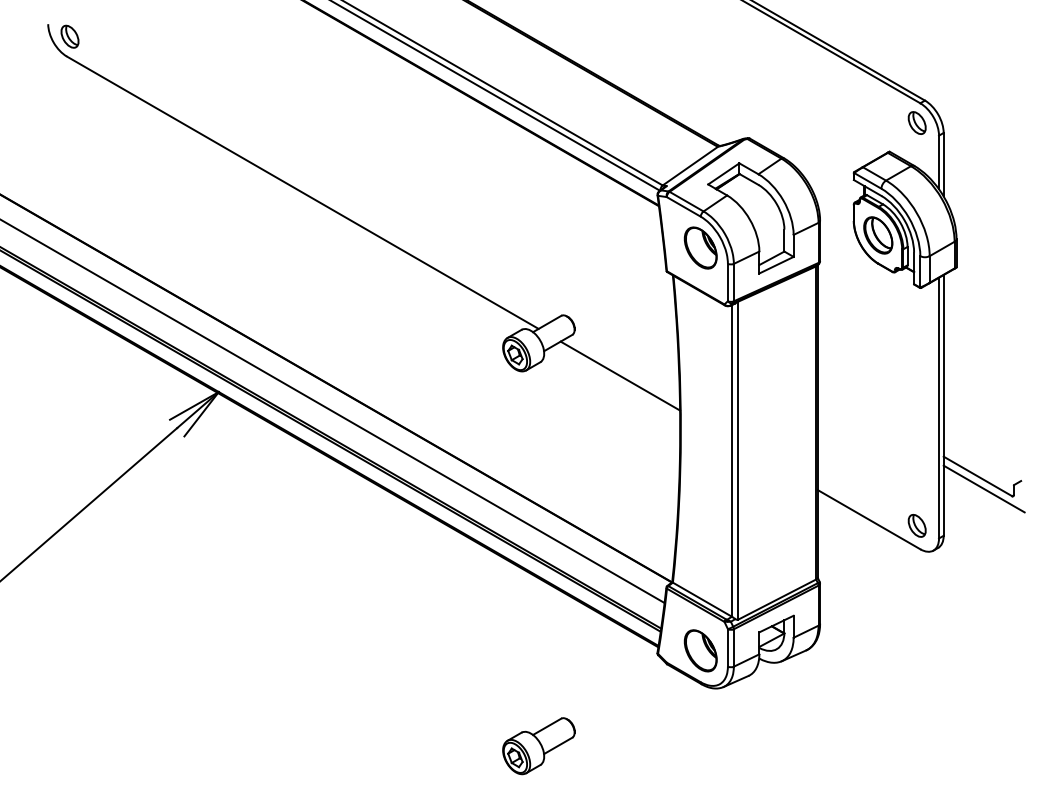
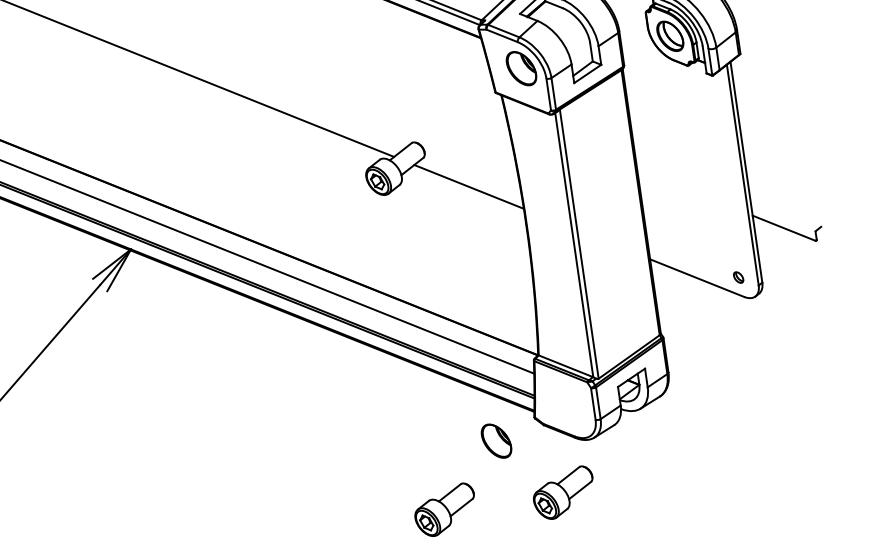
line: (983, 488) -> (790, 237), removed
part: (916, 525) -> (738, 277), size x0.6
part: (700, 650) -> (496, 440), moved
part: (678, 746) -> (563, 493), added

